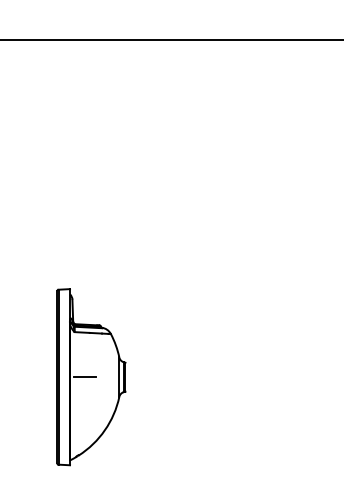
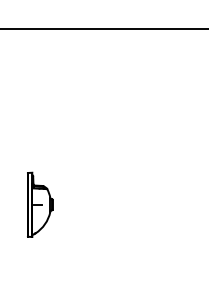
part: (90, 376) -> (39, 204), size x0.7

